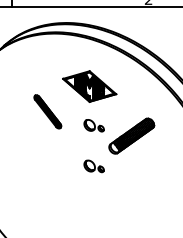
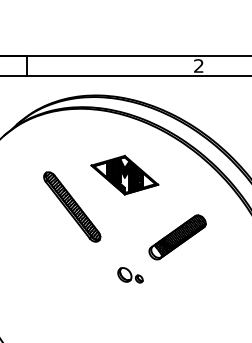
part: (47, 111) -> (72, 206), size x1.67
part: (94, 125) -> (130, 224), removed

